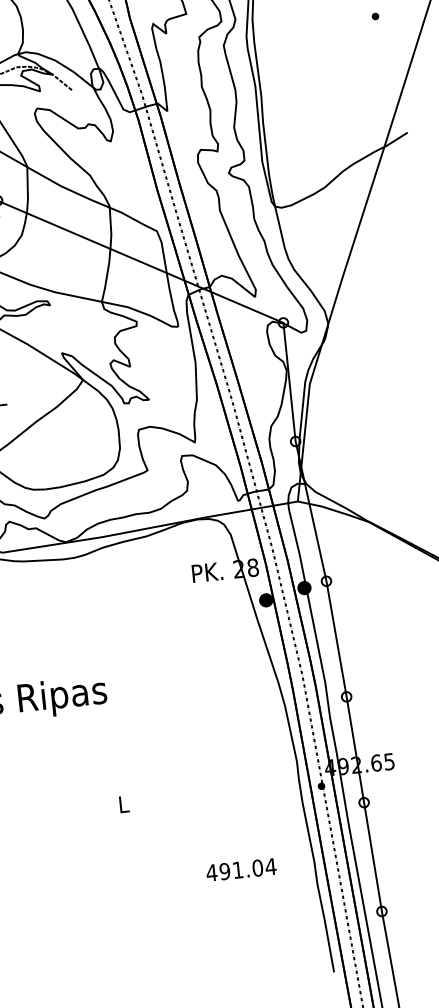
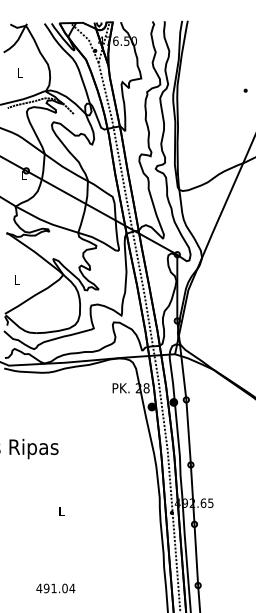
text: (240, 869) -> (55, 588), moved

